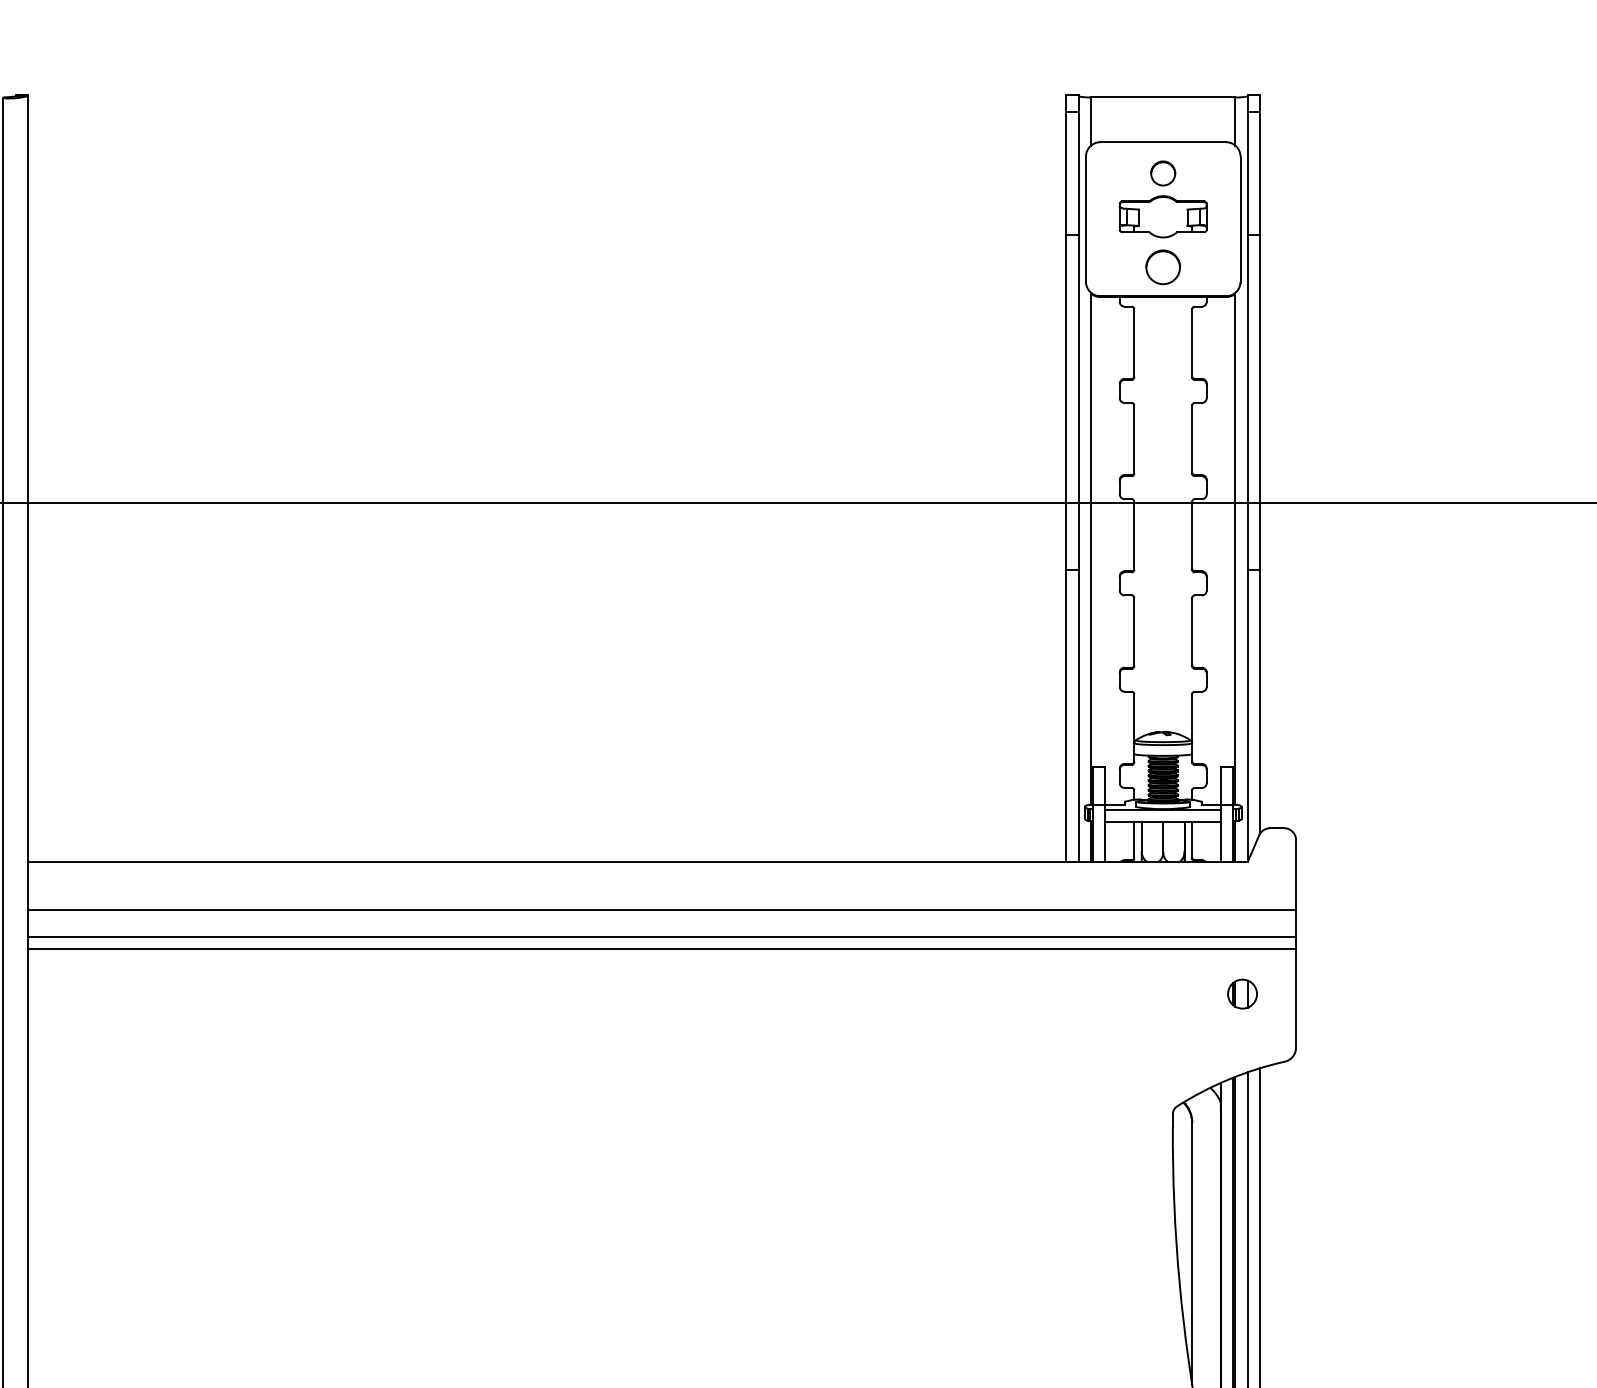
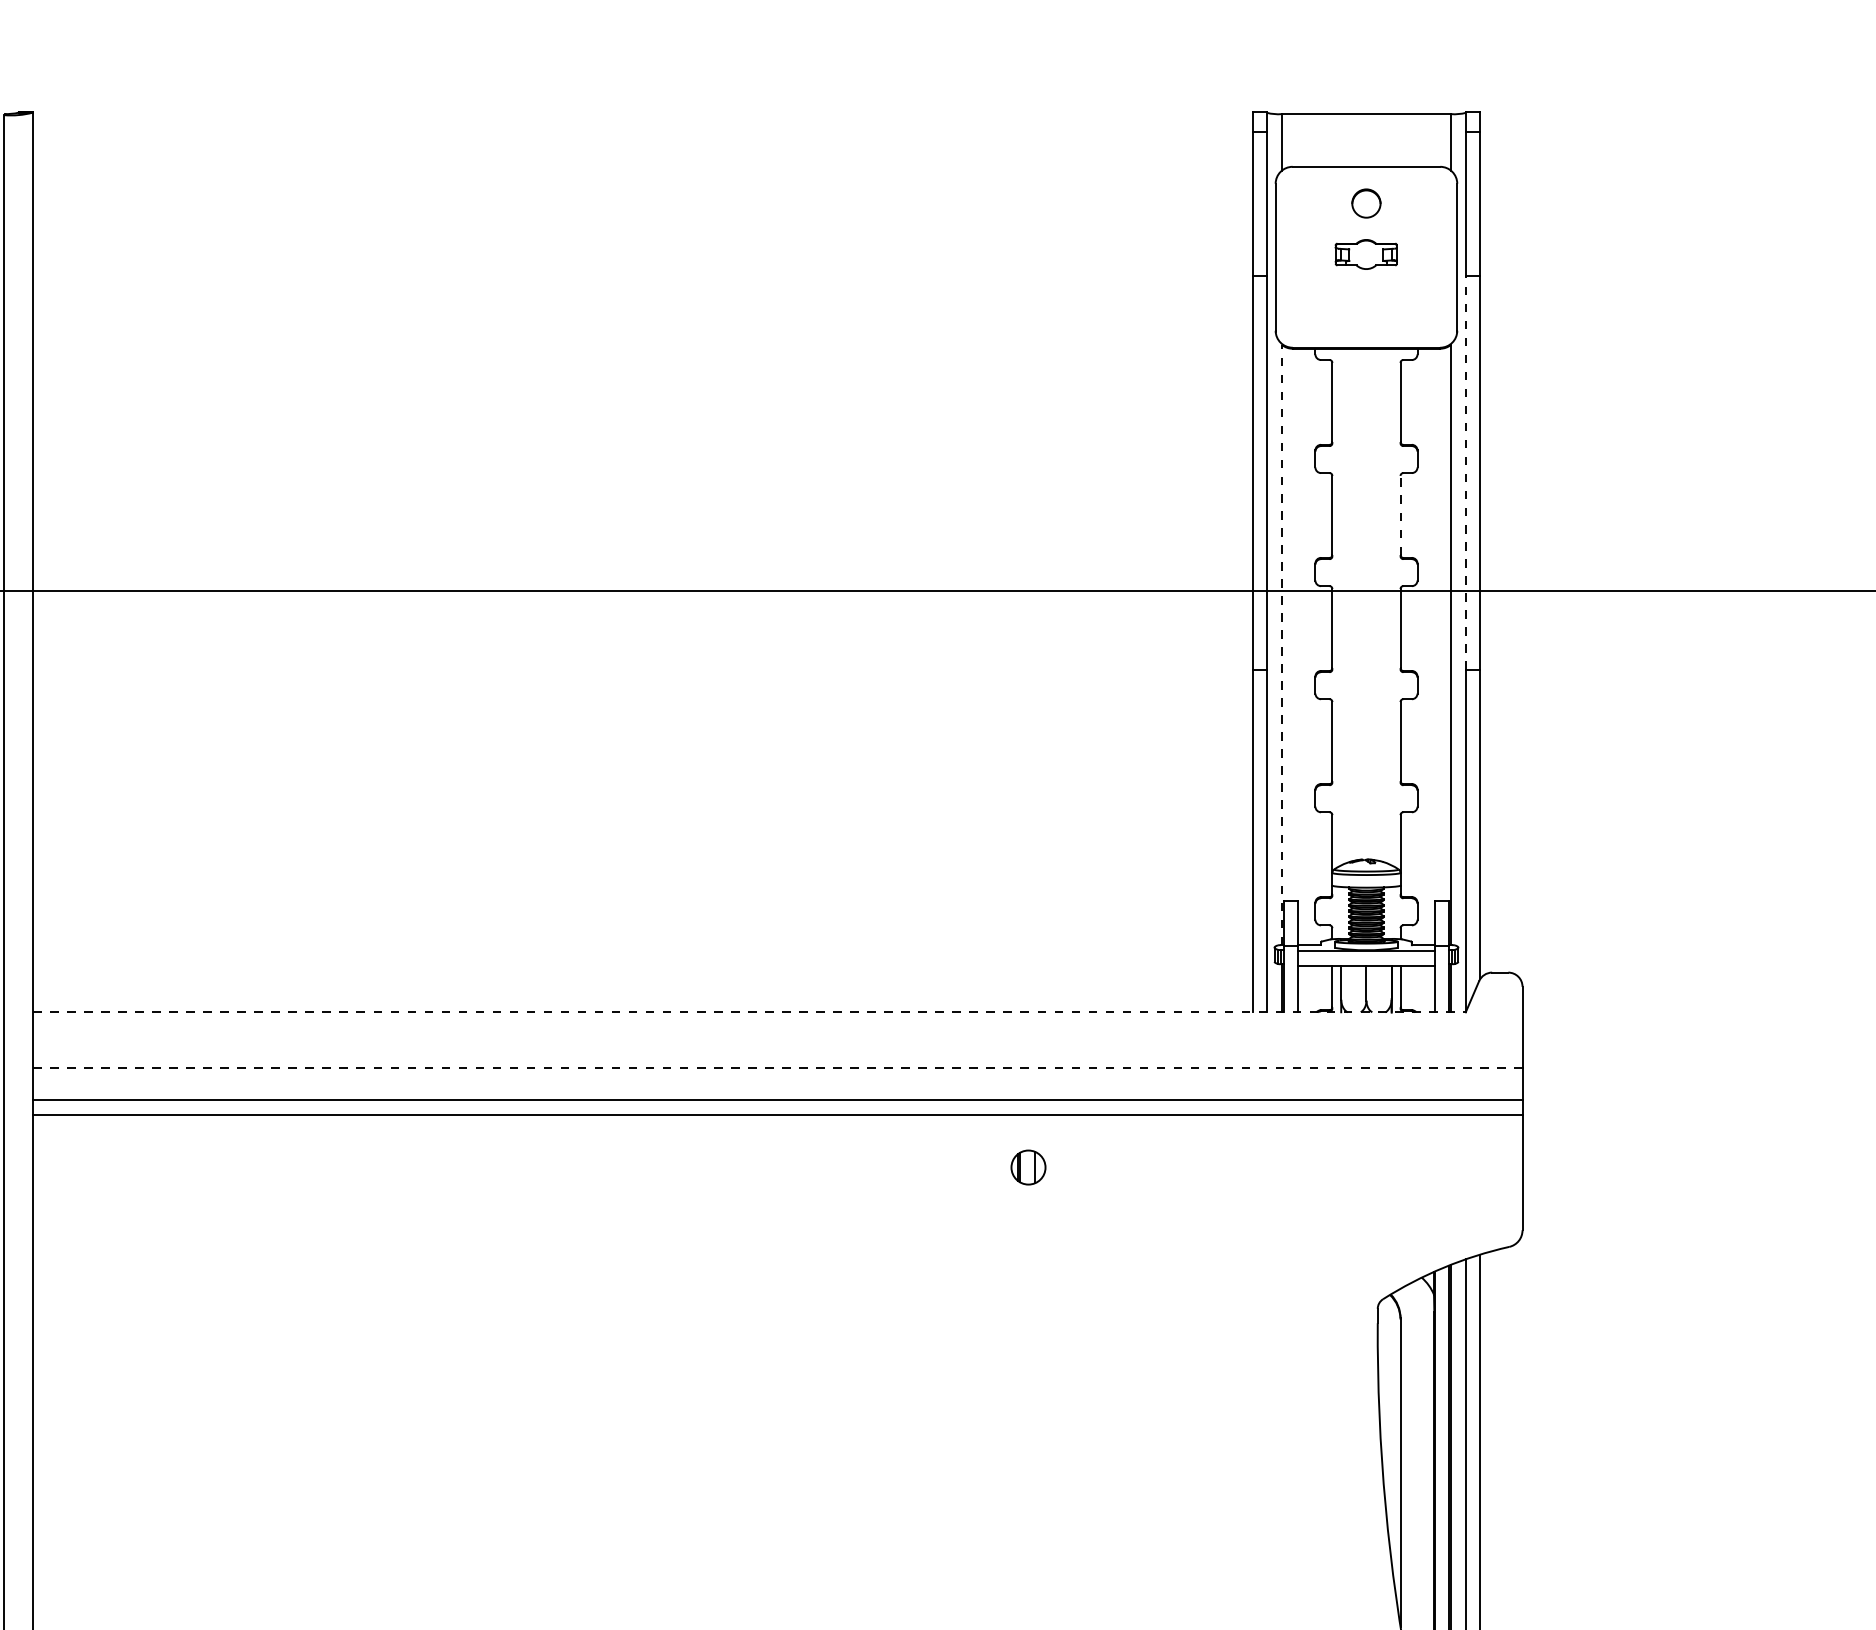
part: (1162, 216) -> (1365, 254), size x0.6
part: (1162, 267) -> (1365, 313), removed
line: (1247, 402) -> (1465, 472), solid -> dashed
line: (1192, 439) -> (1400, 516), solid -> dashed
line: (1091, 549) -> (1282, 645), solid -> dashed
line: (637, 861) -> (748, 1011), solid -> dashed
line: (662, 909) -> (778, 1068), solid -> dashed
part: (1242, 993) -> (1028, 1166), moved

